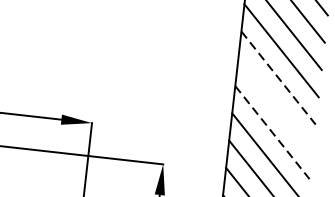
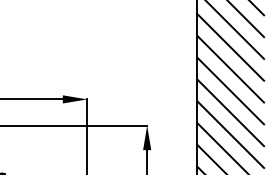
line: (278, 78) -> (230, 47), dashed -> solid
line: (275, 104) -> (230, 68), added
line: (272, 133) -> (230, 91), dashed -> solid

